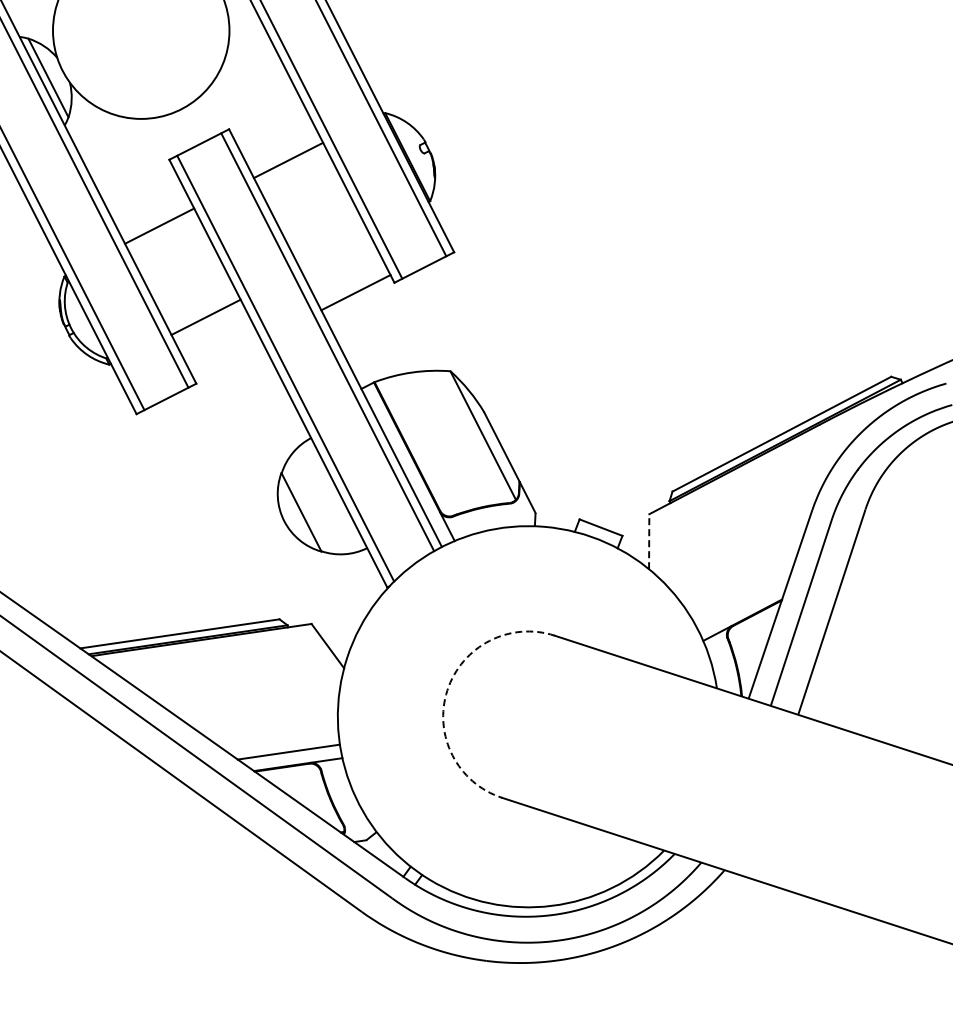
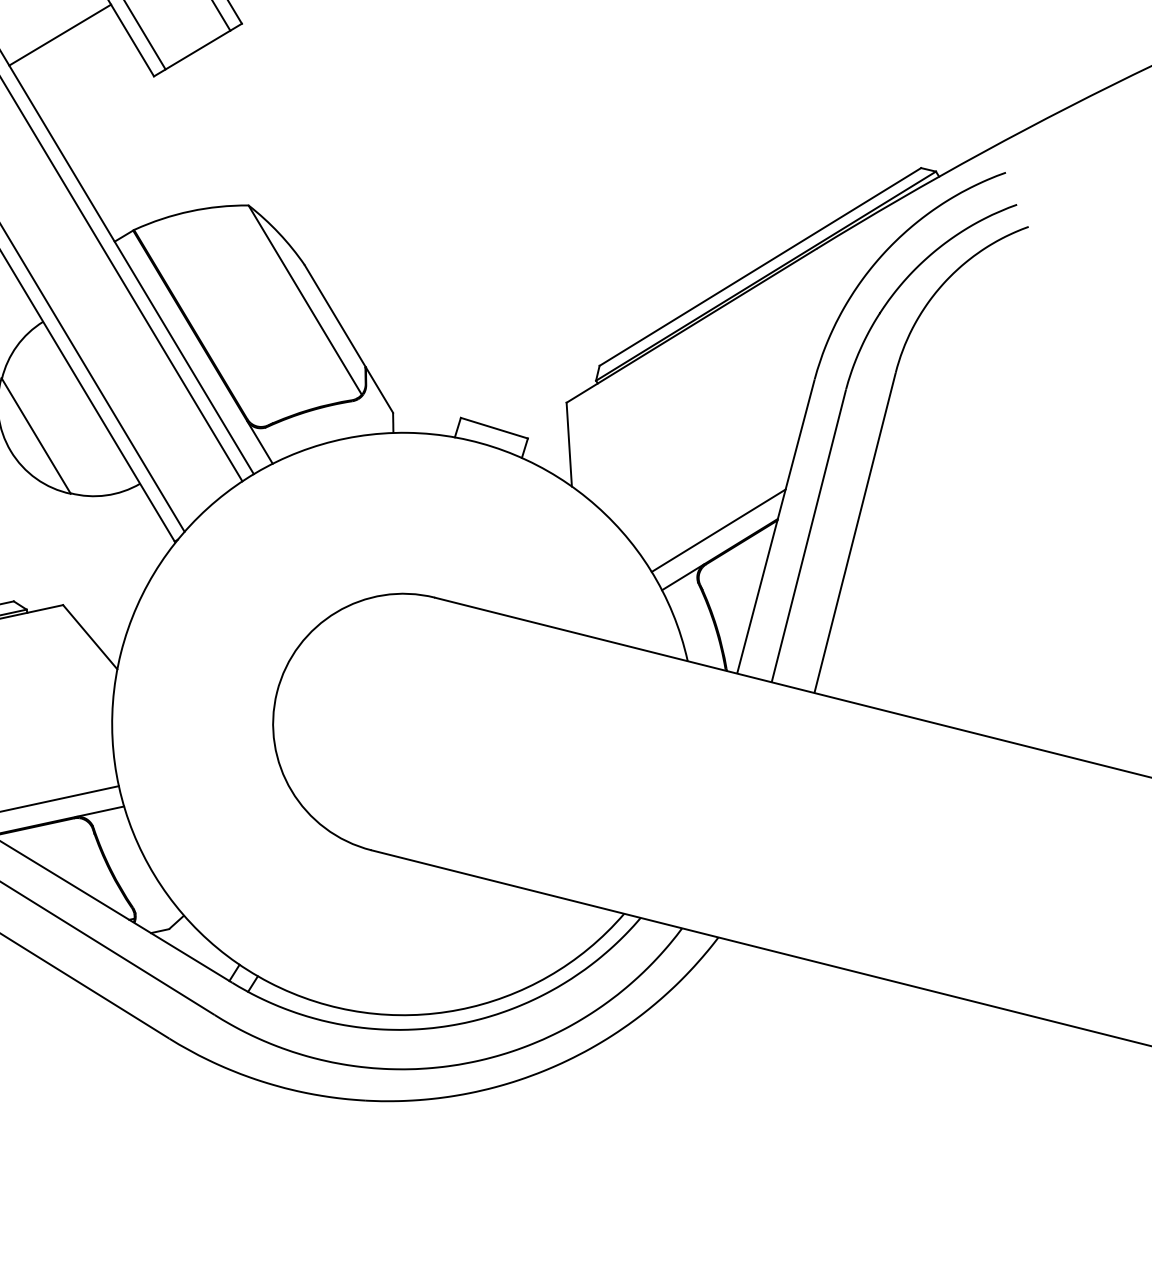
line: (355, 292) -> (59, 34), moved
line: (649, 541) -> (569, 444), dashed -> solid
line: (742, 604) -> (718, 530), added
arc: (447, 690) -> (277, 692), dashed -> solid

